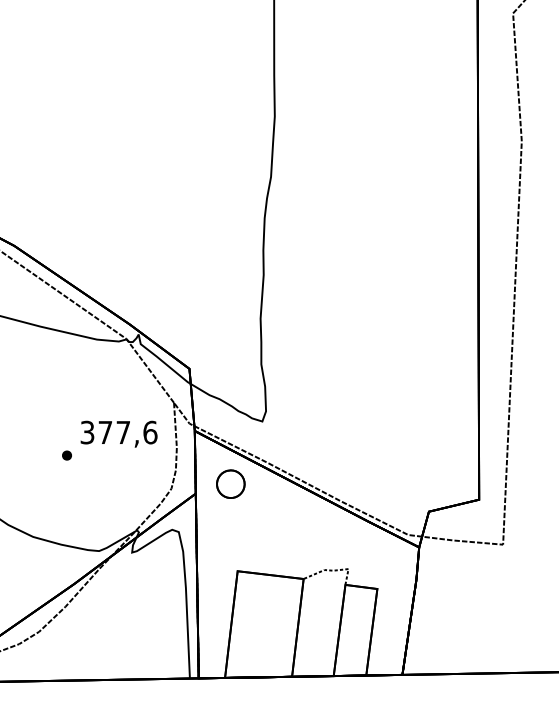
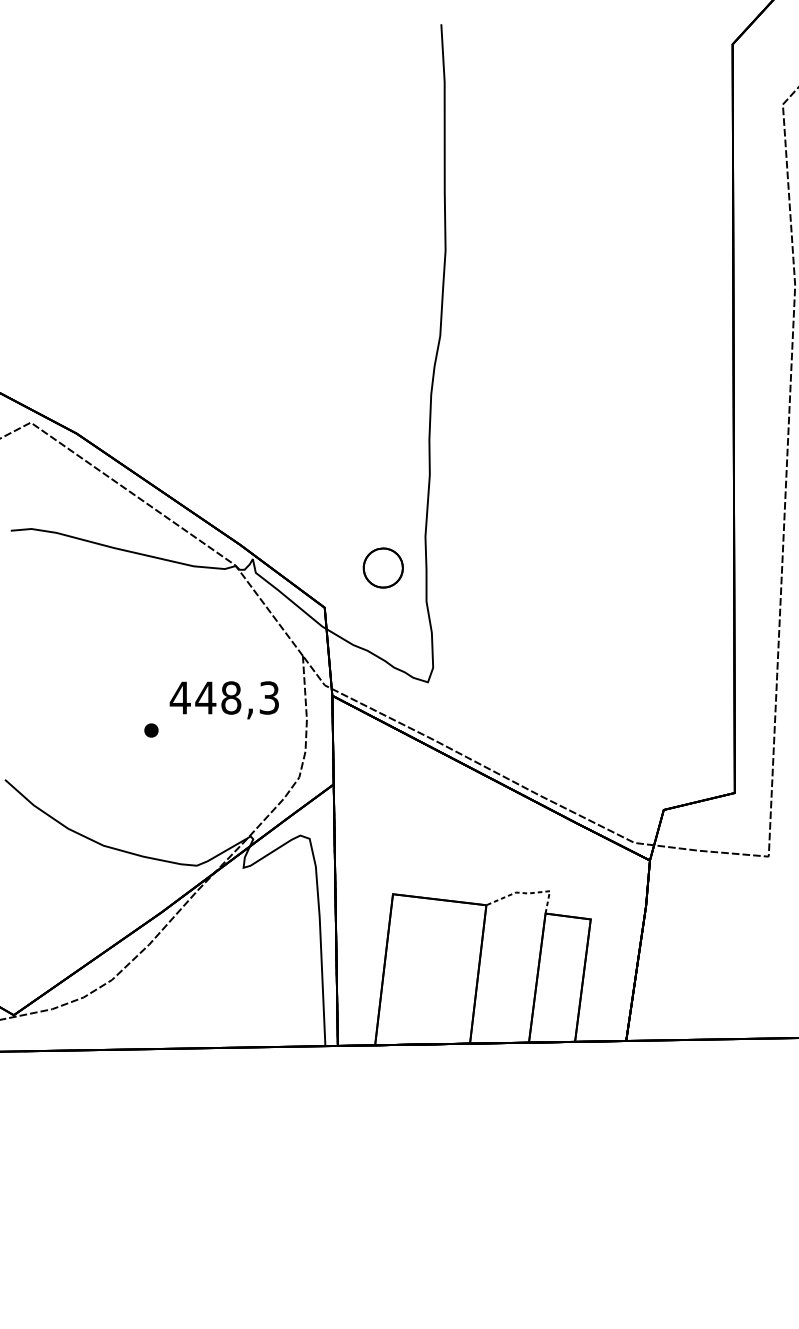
text: (118, 432) -> (224, 697), 377,6 -> 448,3
part: (230, 483) -> (382, 567), moved

